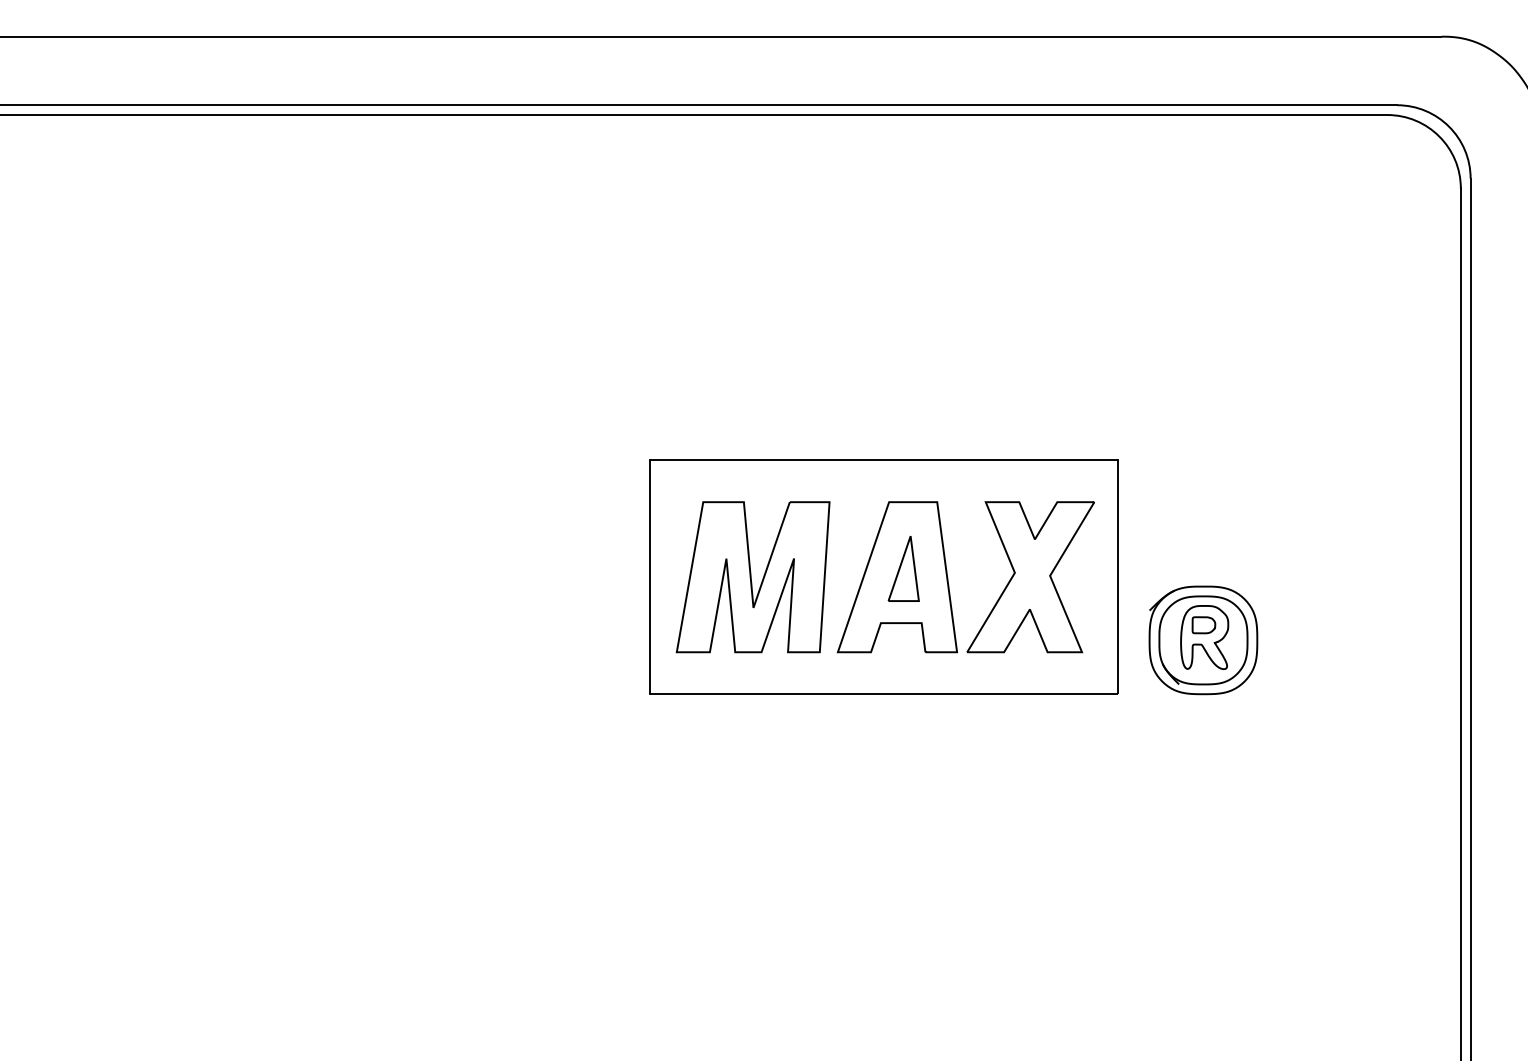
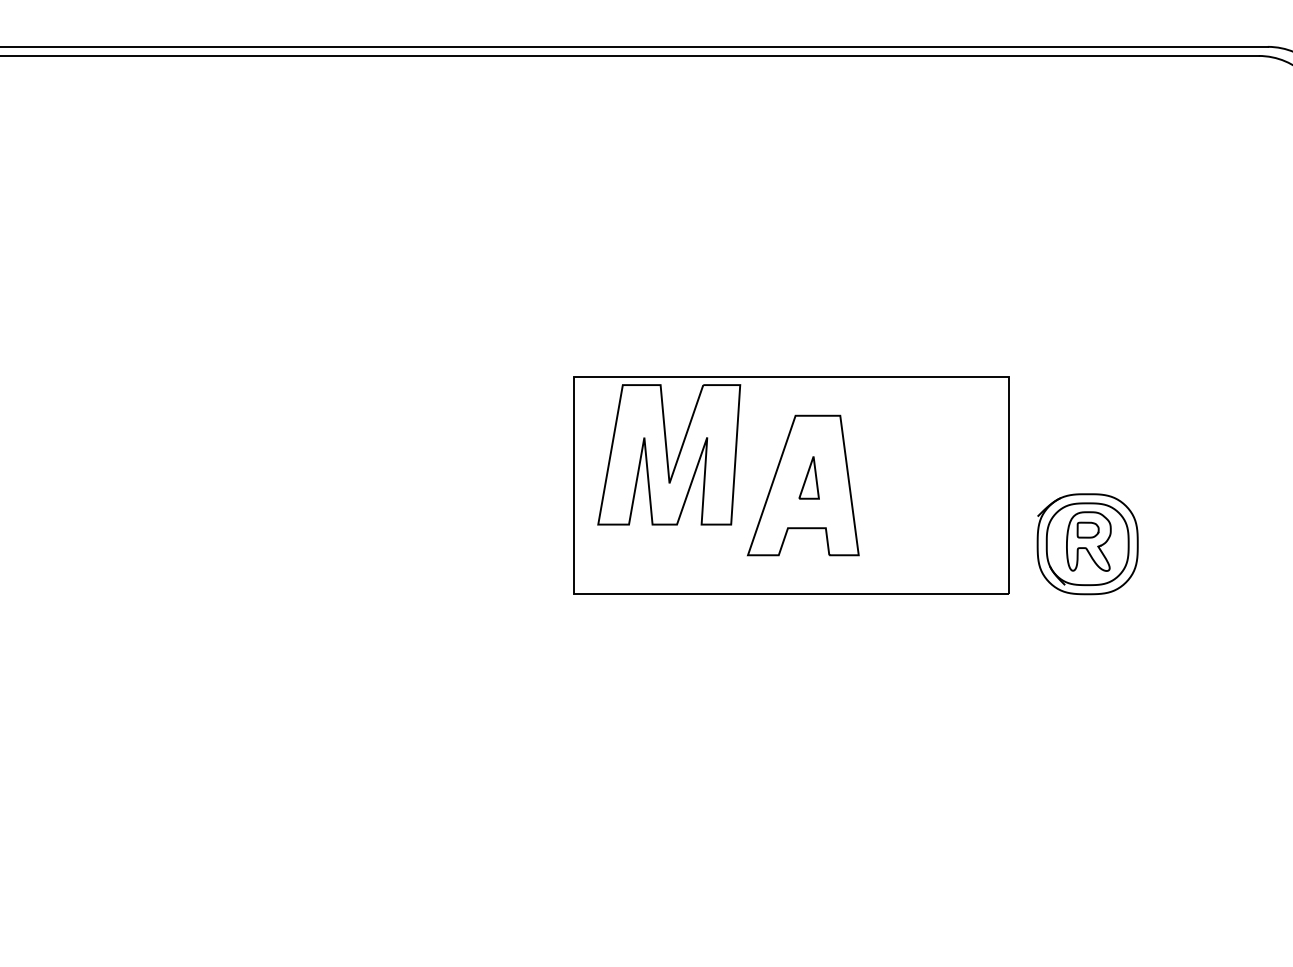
part: (903, 568) -> (808, 477), size x0.7
part: (752, 577) -> (668, 455), moved
part: (1030, 577) -> (926, 485), removed

